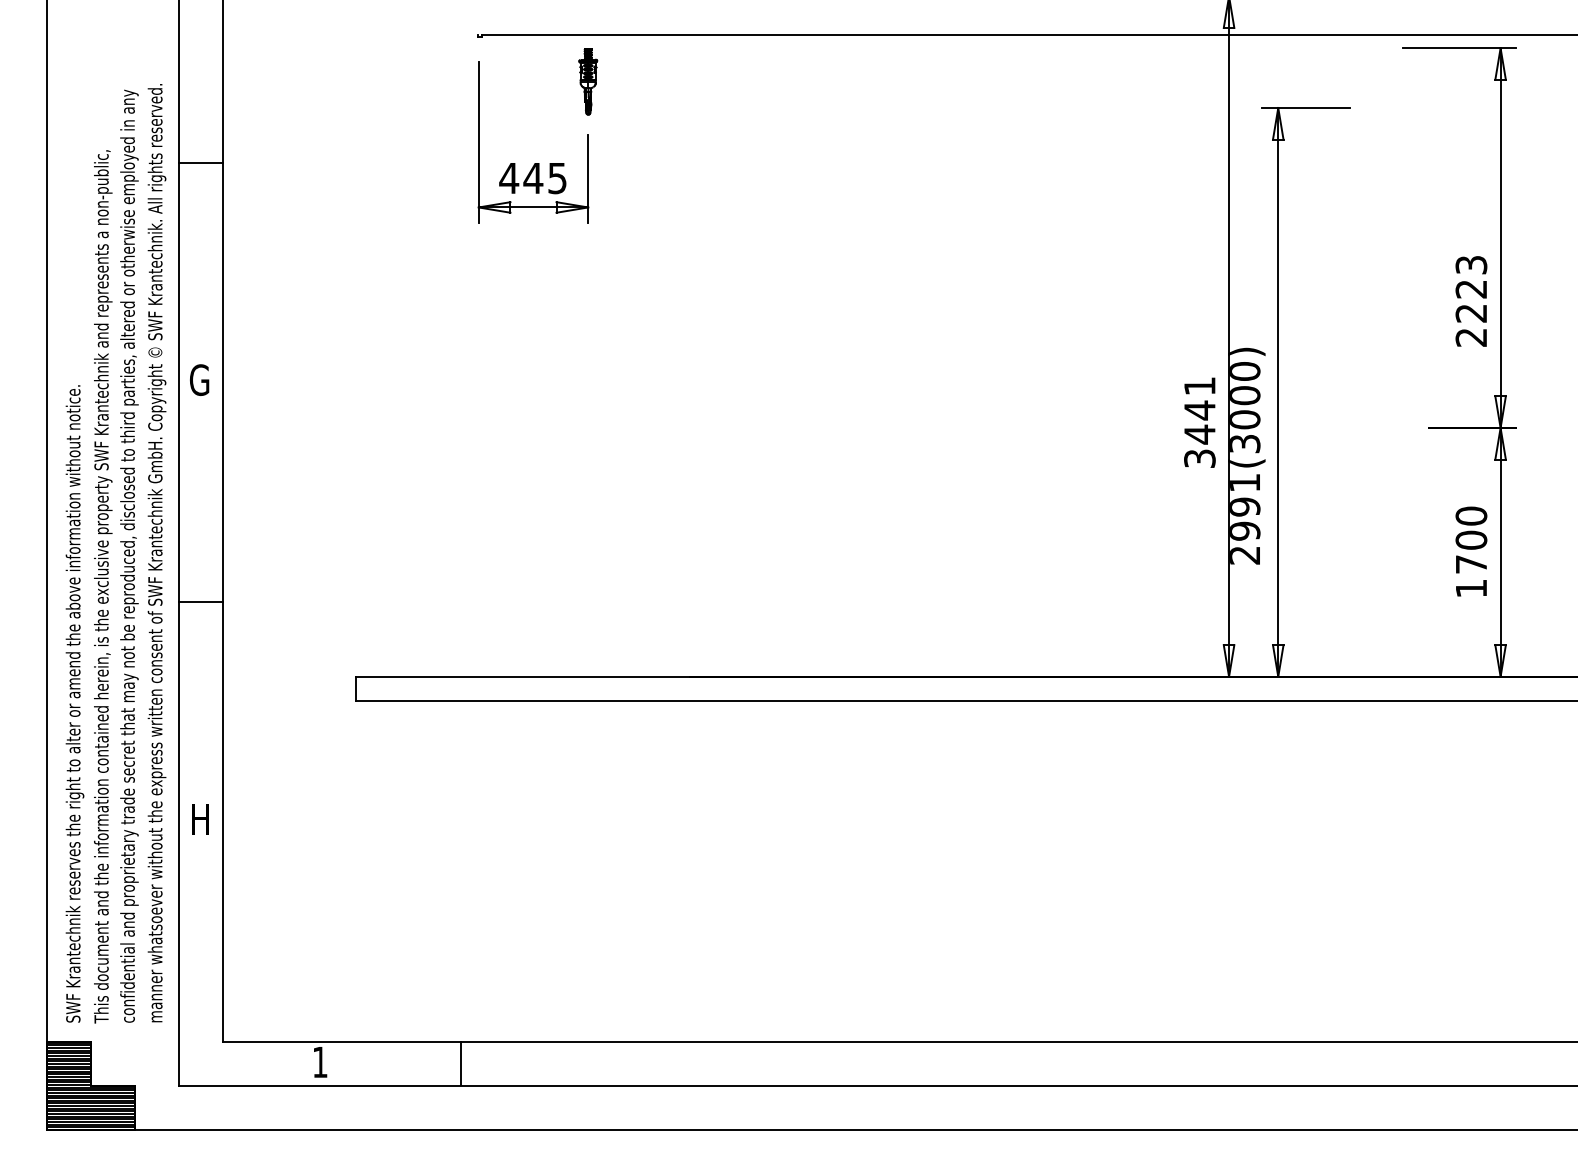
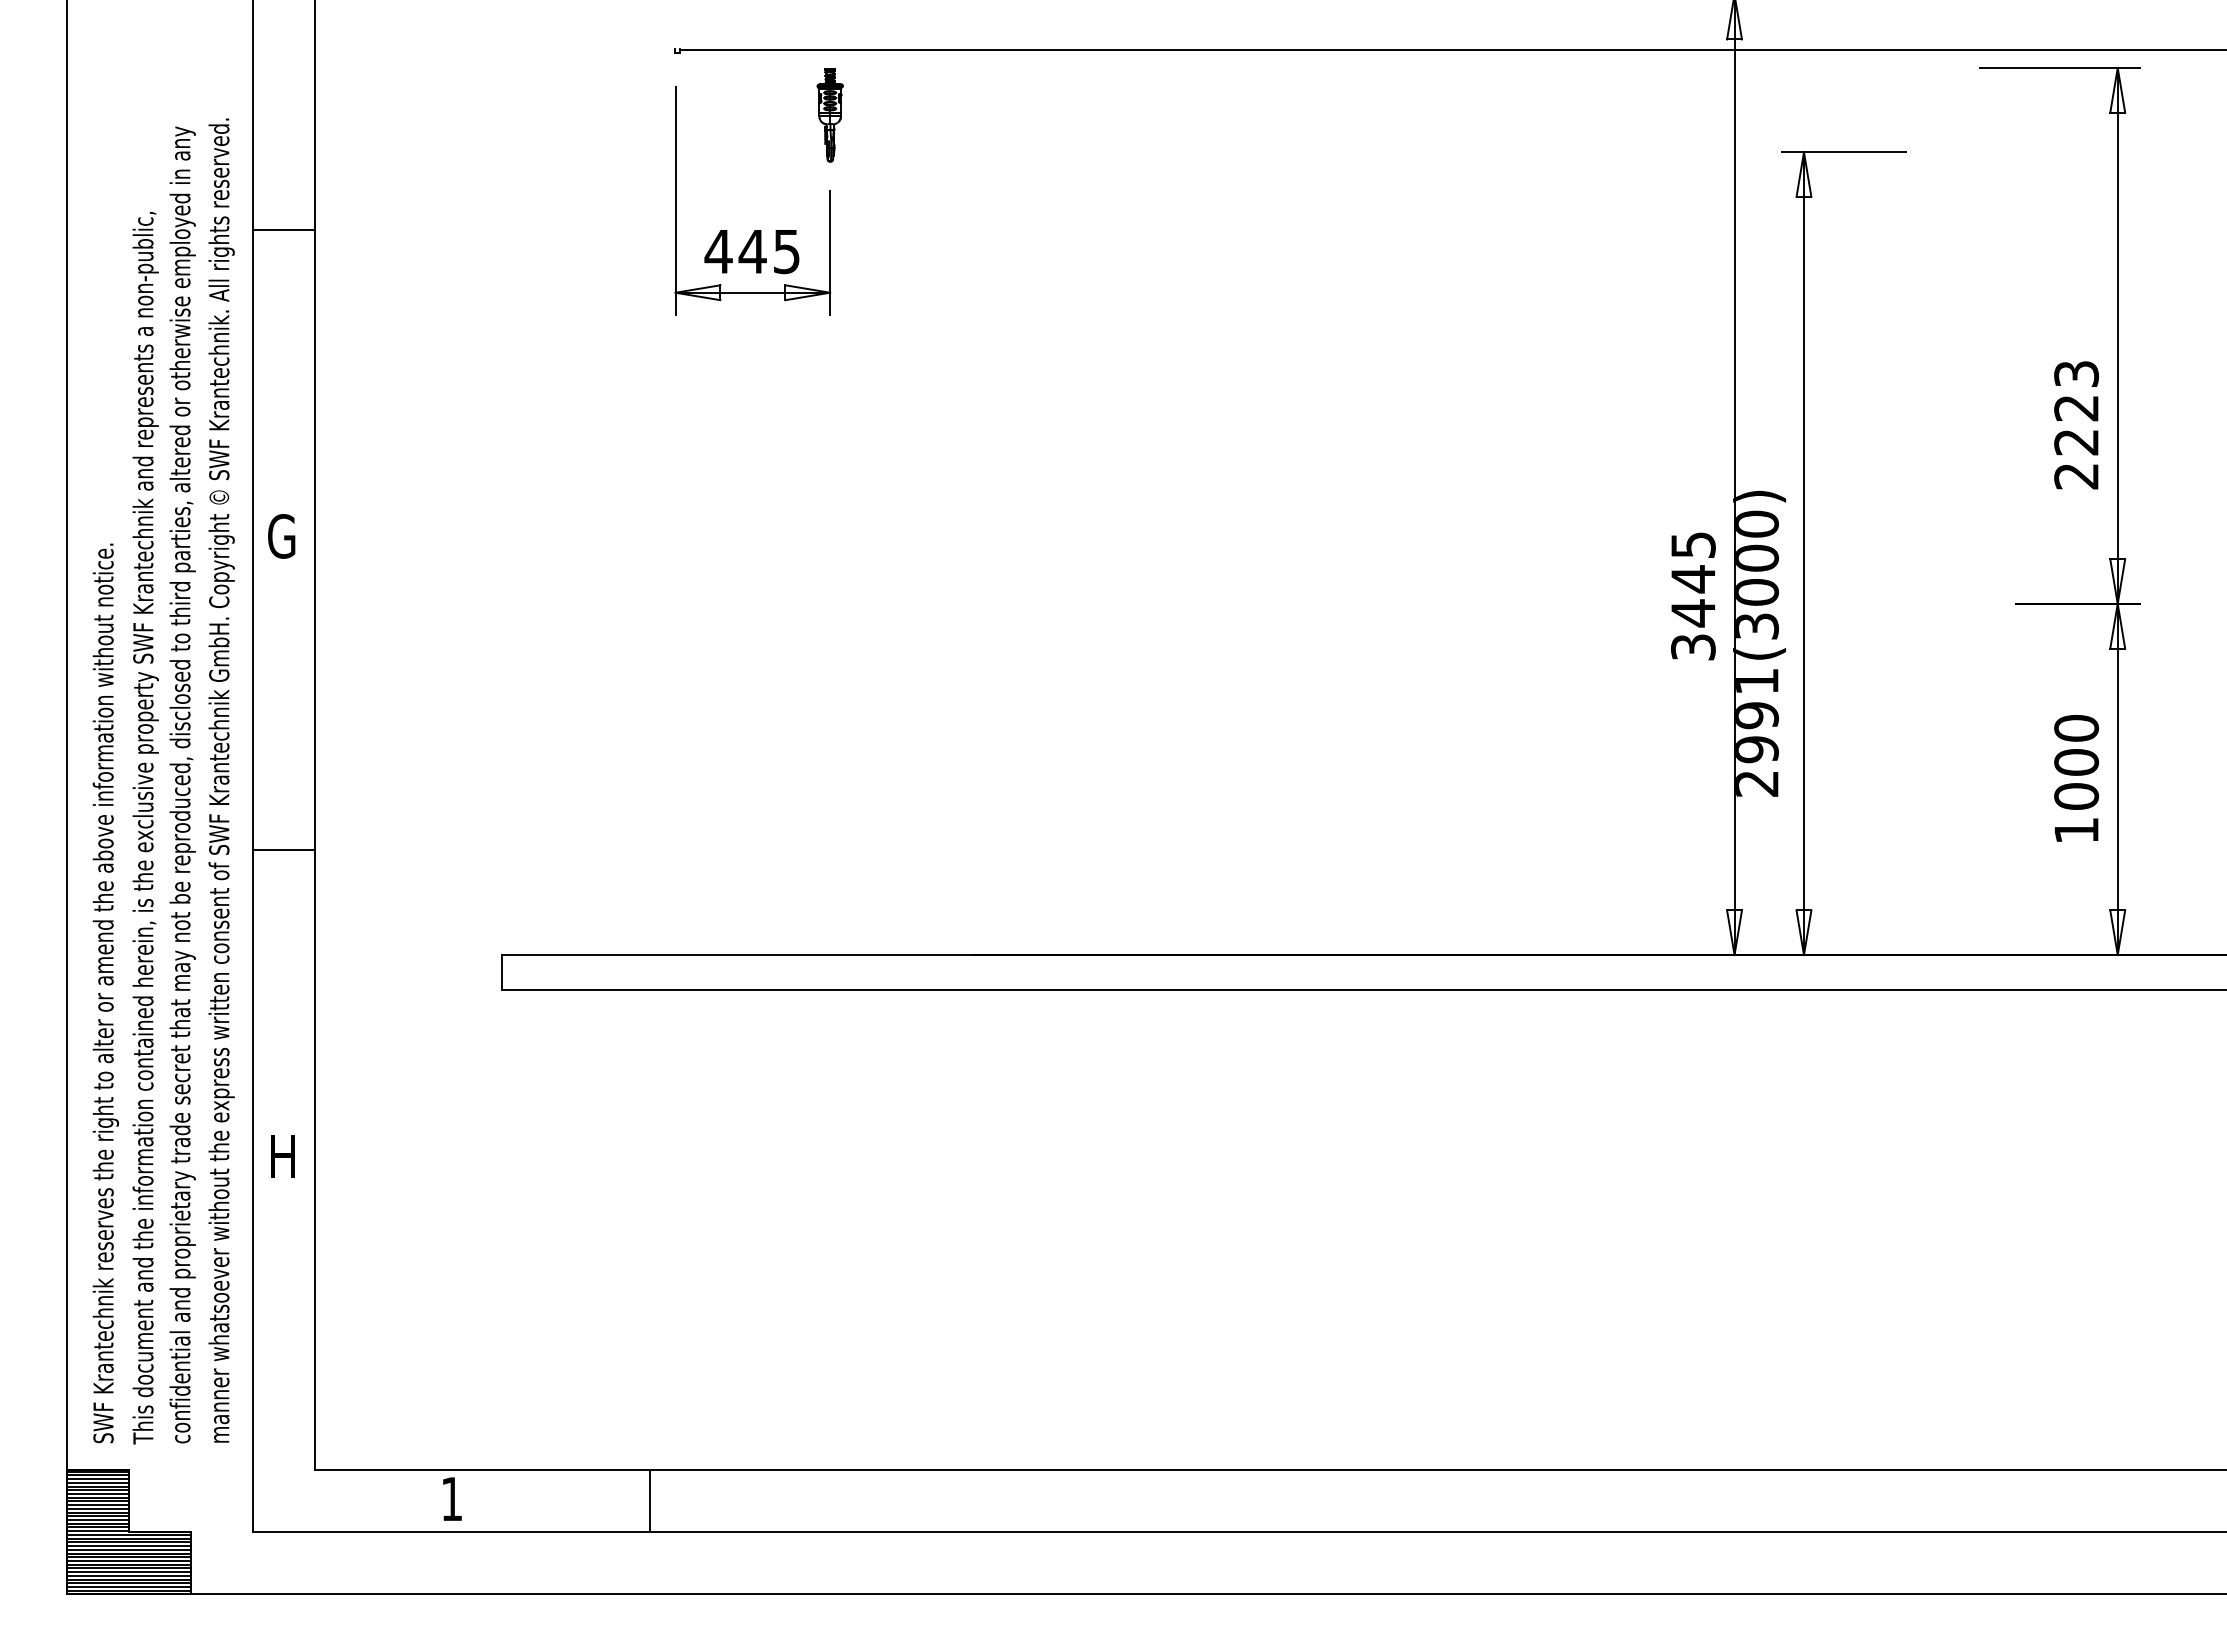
text: (1199, 385) -> (1693, 544), 3441 -> 3445
text: (1471, 564) -> (2076, 796), 1700 -> 1000

